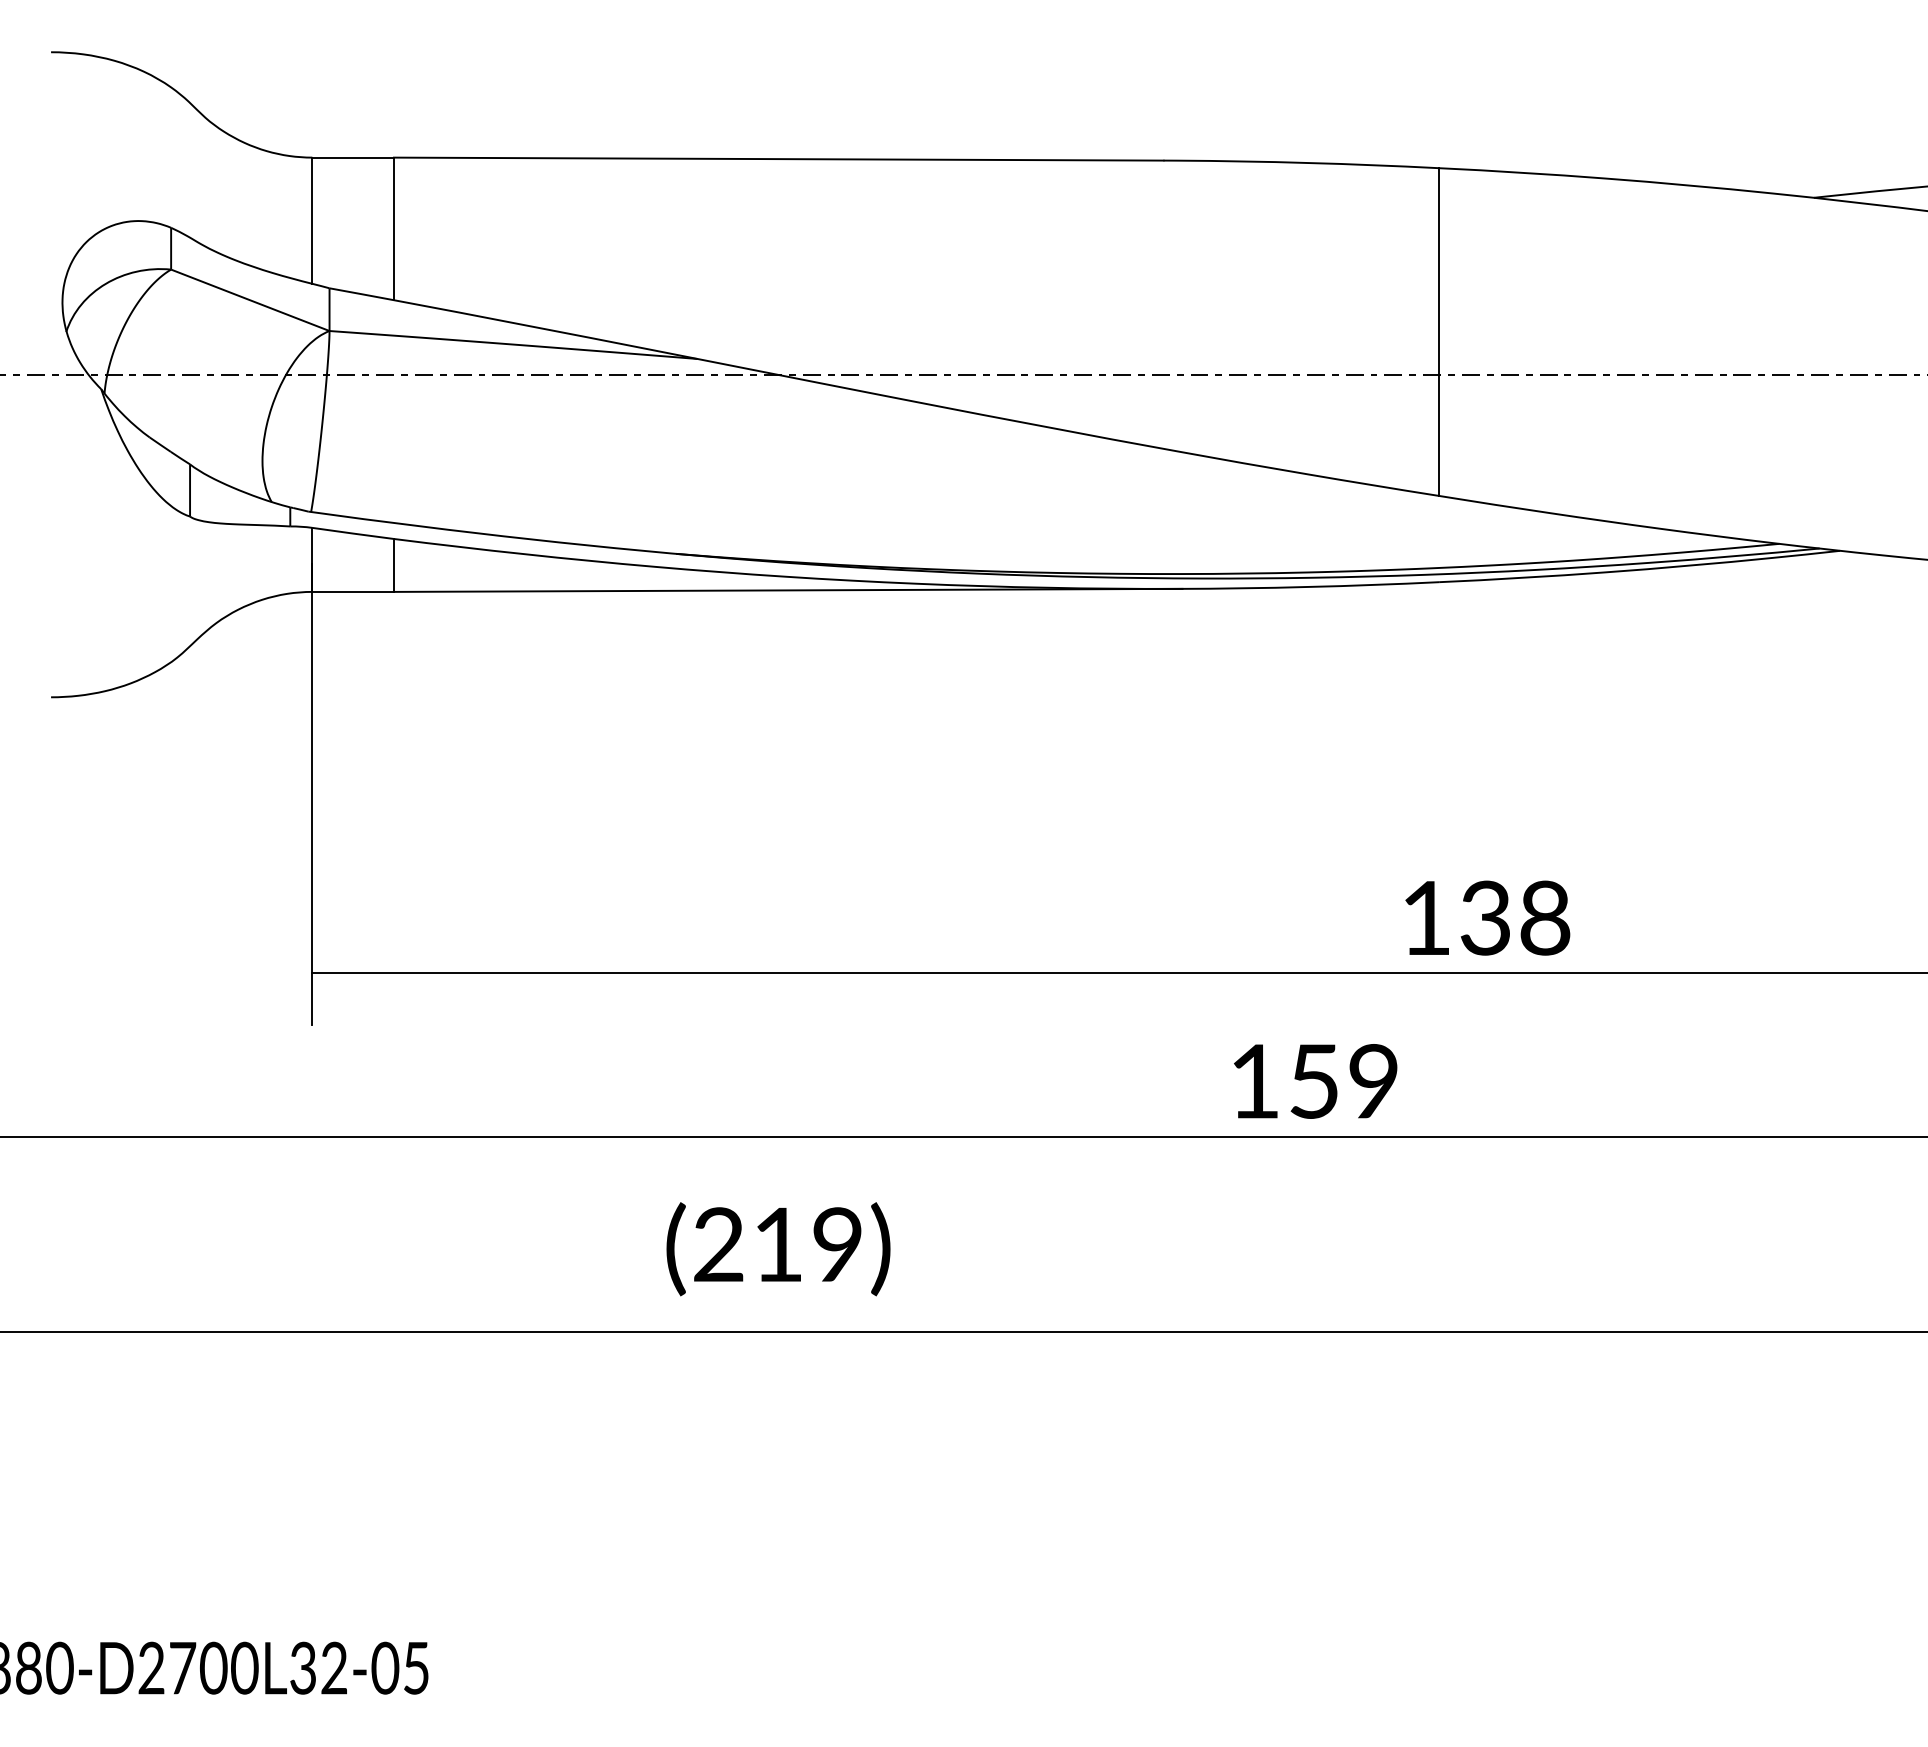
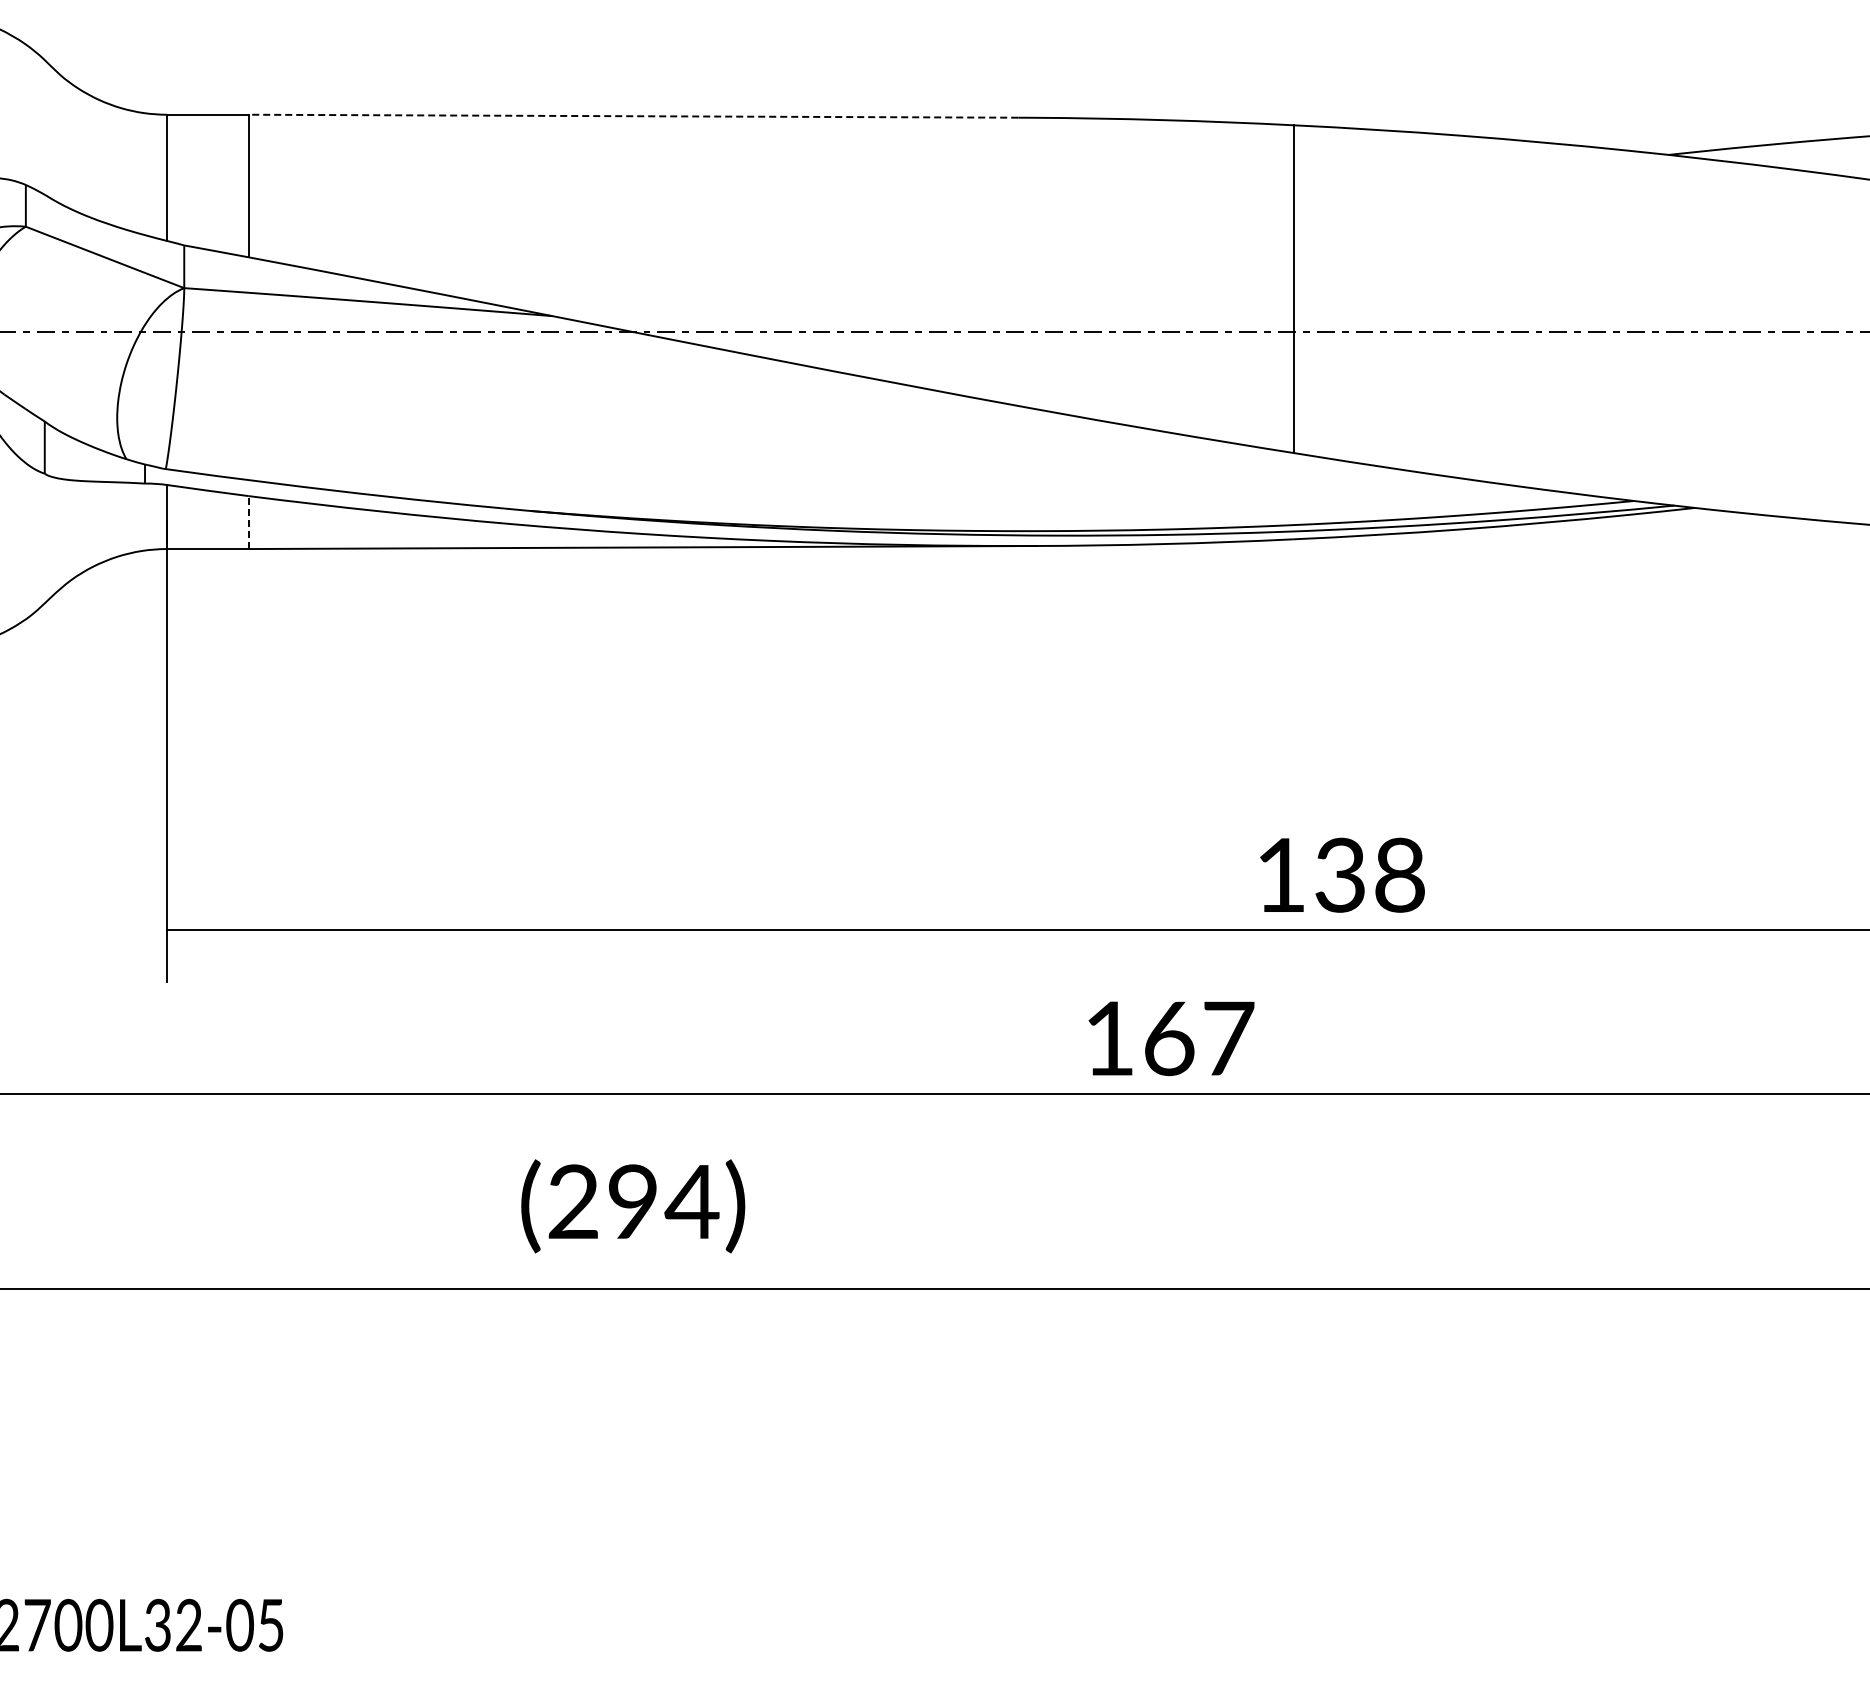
line: (778, 159) -> (633, 116), solid -> dashed
line: (394, 564) -> (249, 521), solid -> dashed
text: (1344, 1081) -> (1199, 1038), 159 -> 167
text: (809, 1244) -> (664, 1201), (219) -> (294)

